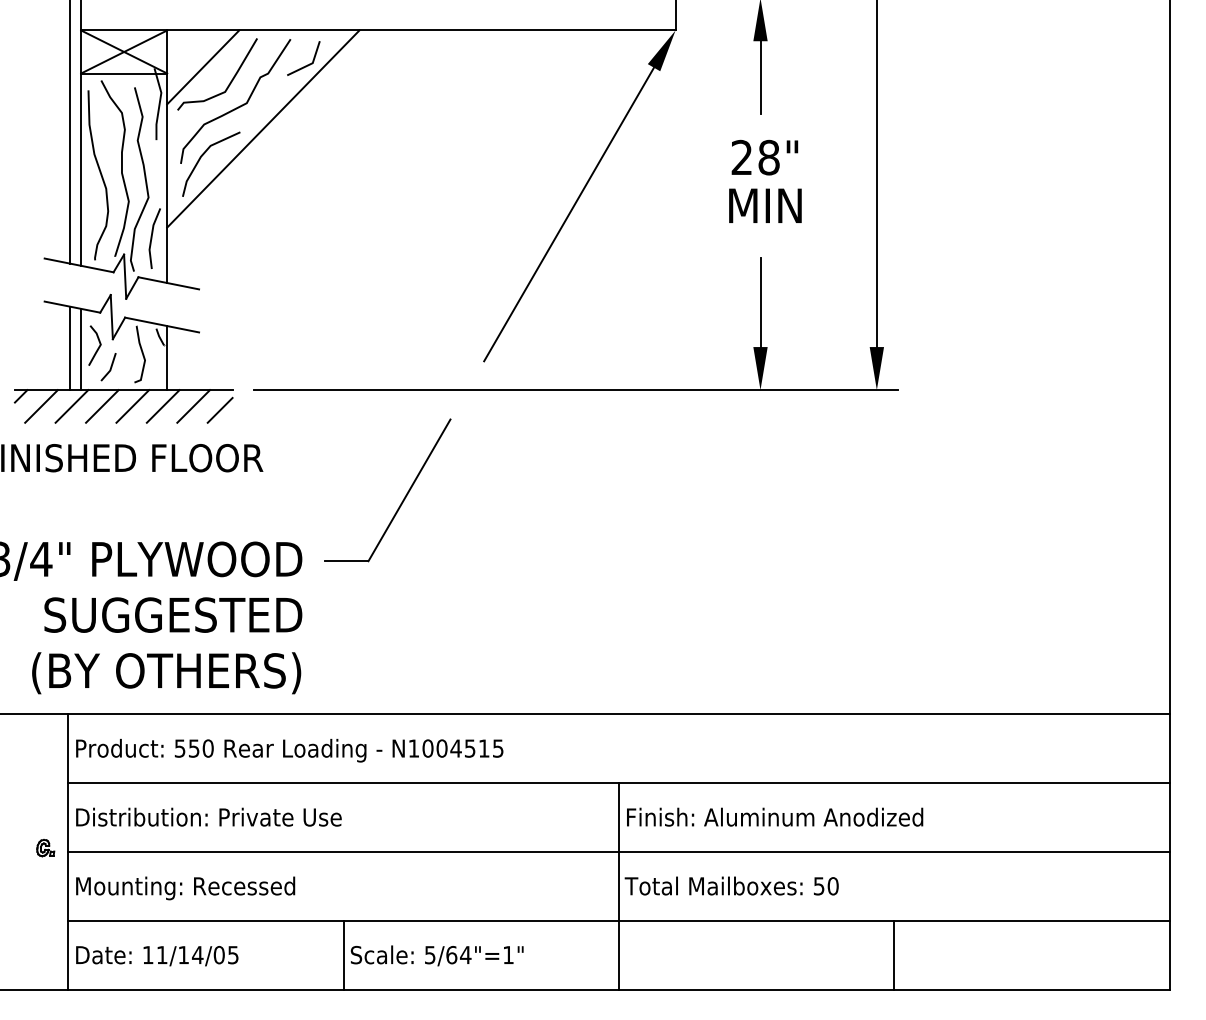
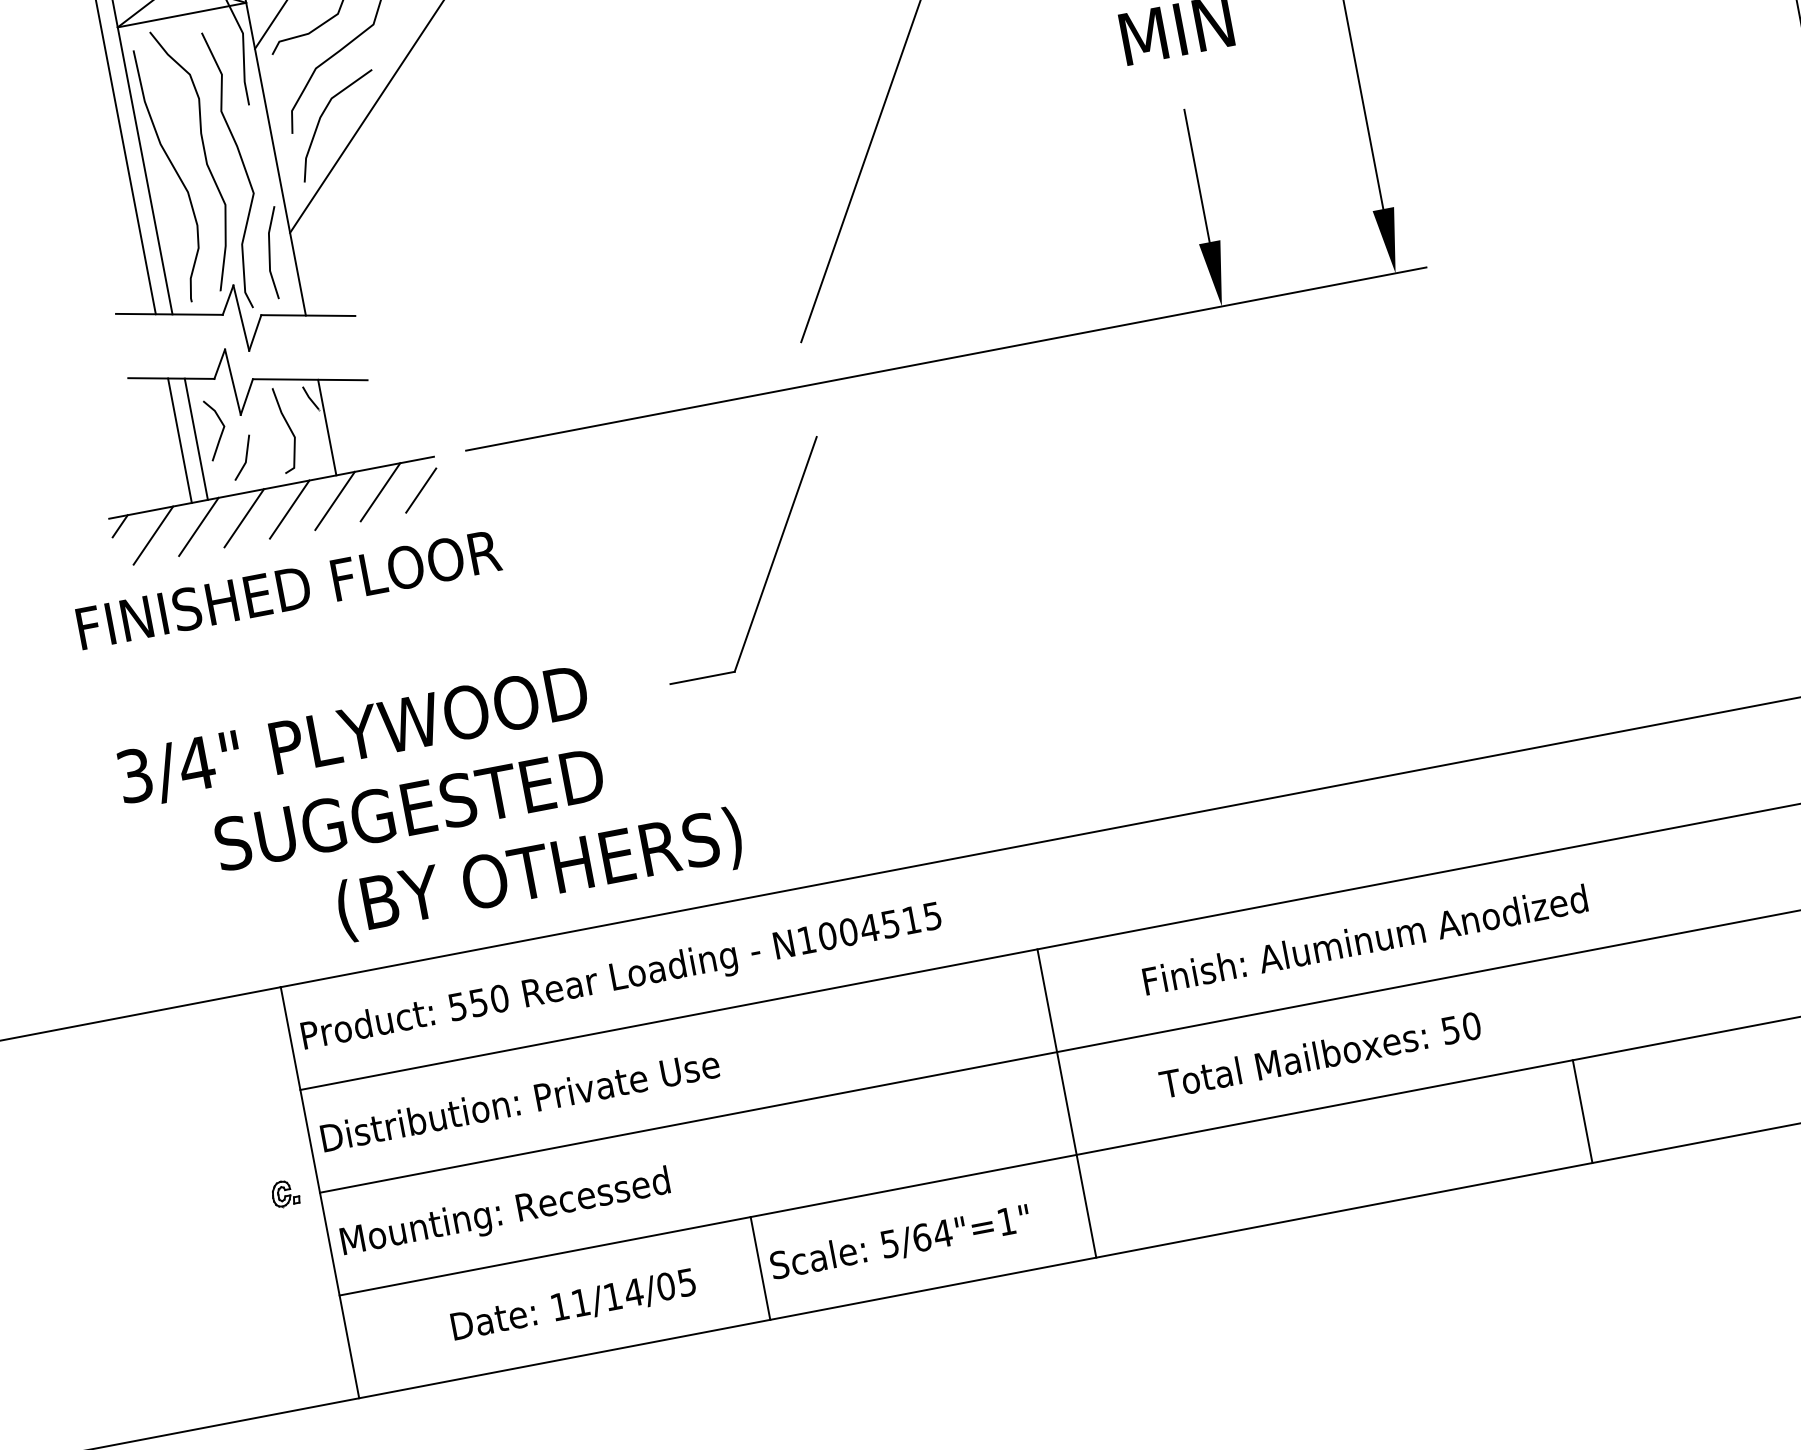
part: (403, 498) -> (769, 568), moved
text: (166, 673) -> (539, 874), moved
line: (618, 885) -> (1065, 1102), moved
text: (157, 956) -> (574, 1306), moved

